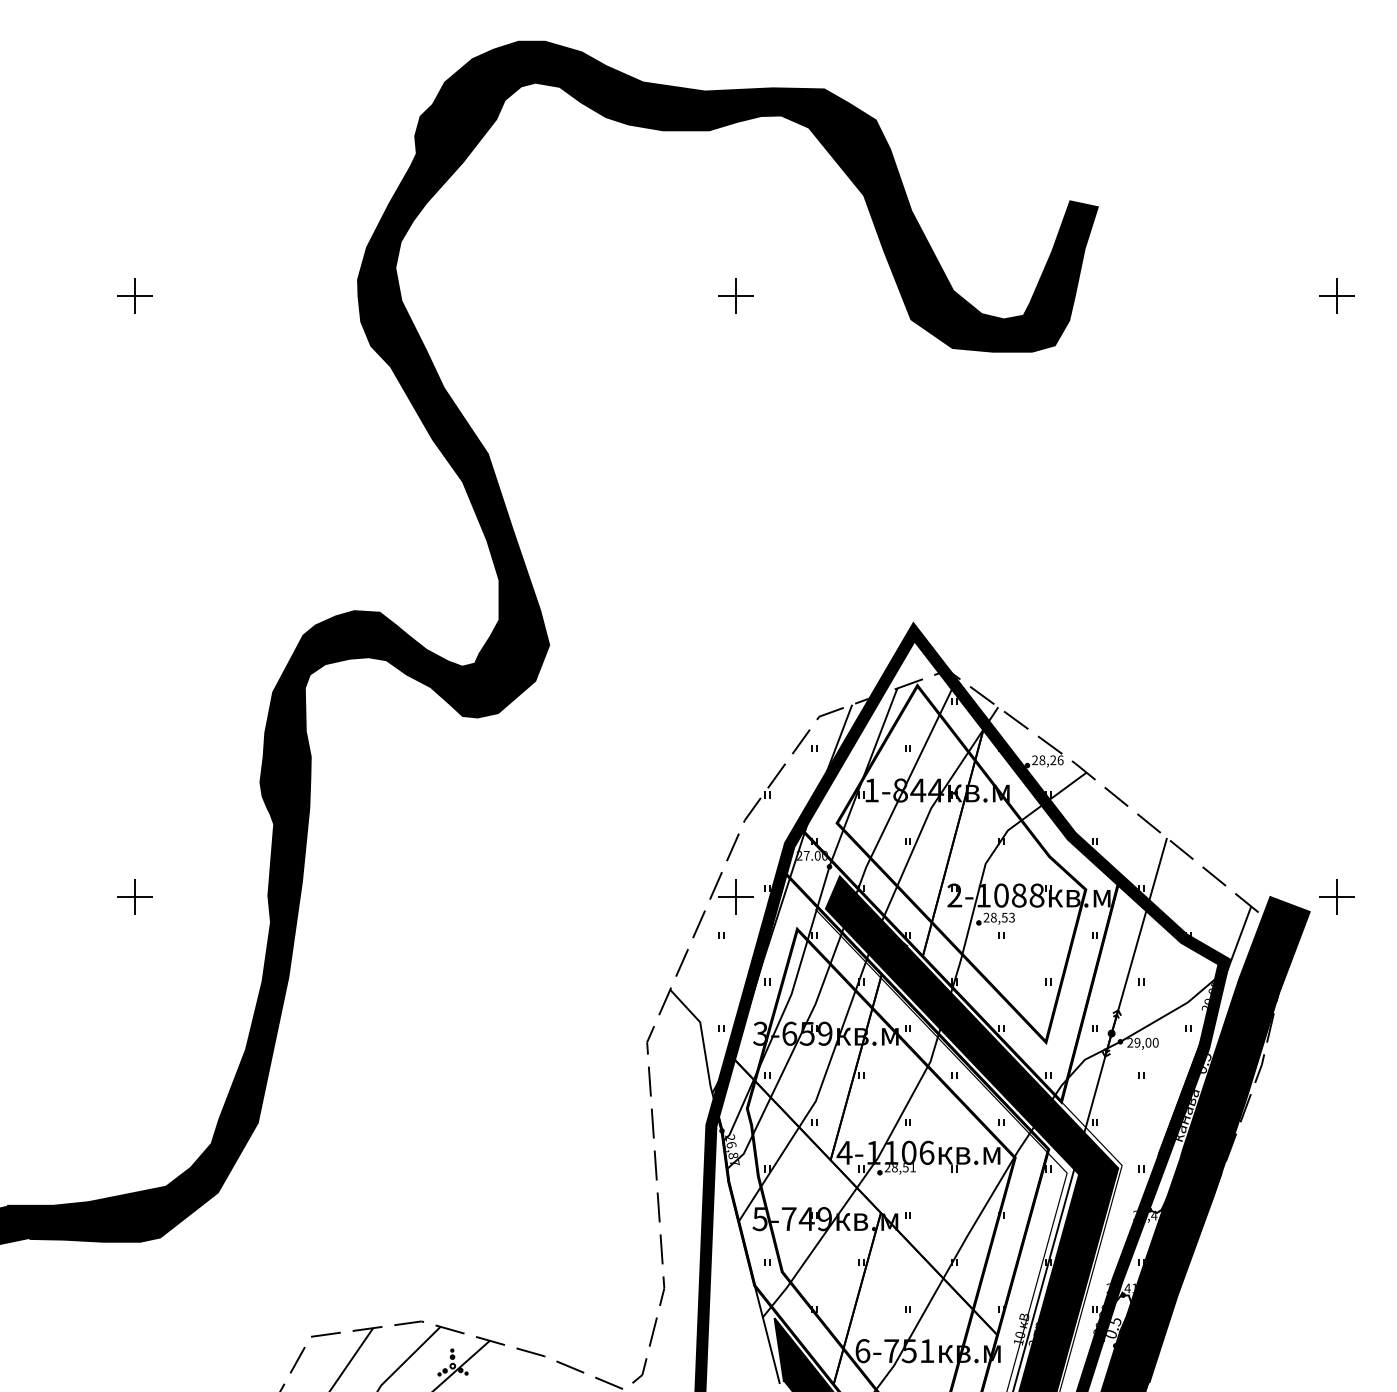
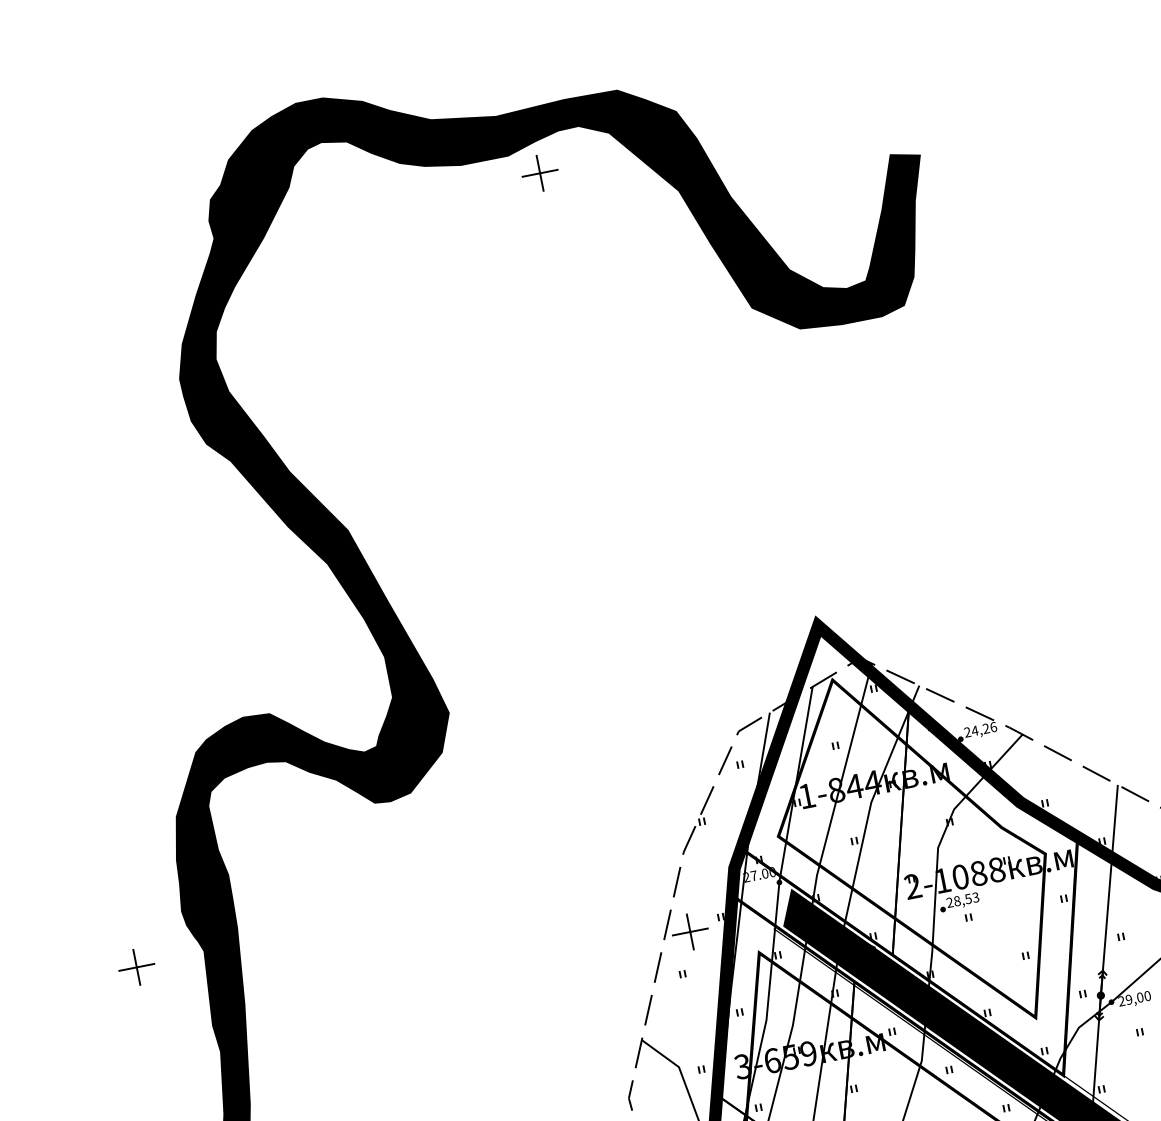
part: (735, 295) -> (539, 172), moved
text: (1042, 760) -> (975, 731), 28,26 -> 24,26
part: (134, 896) -> (135, 967), moved

